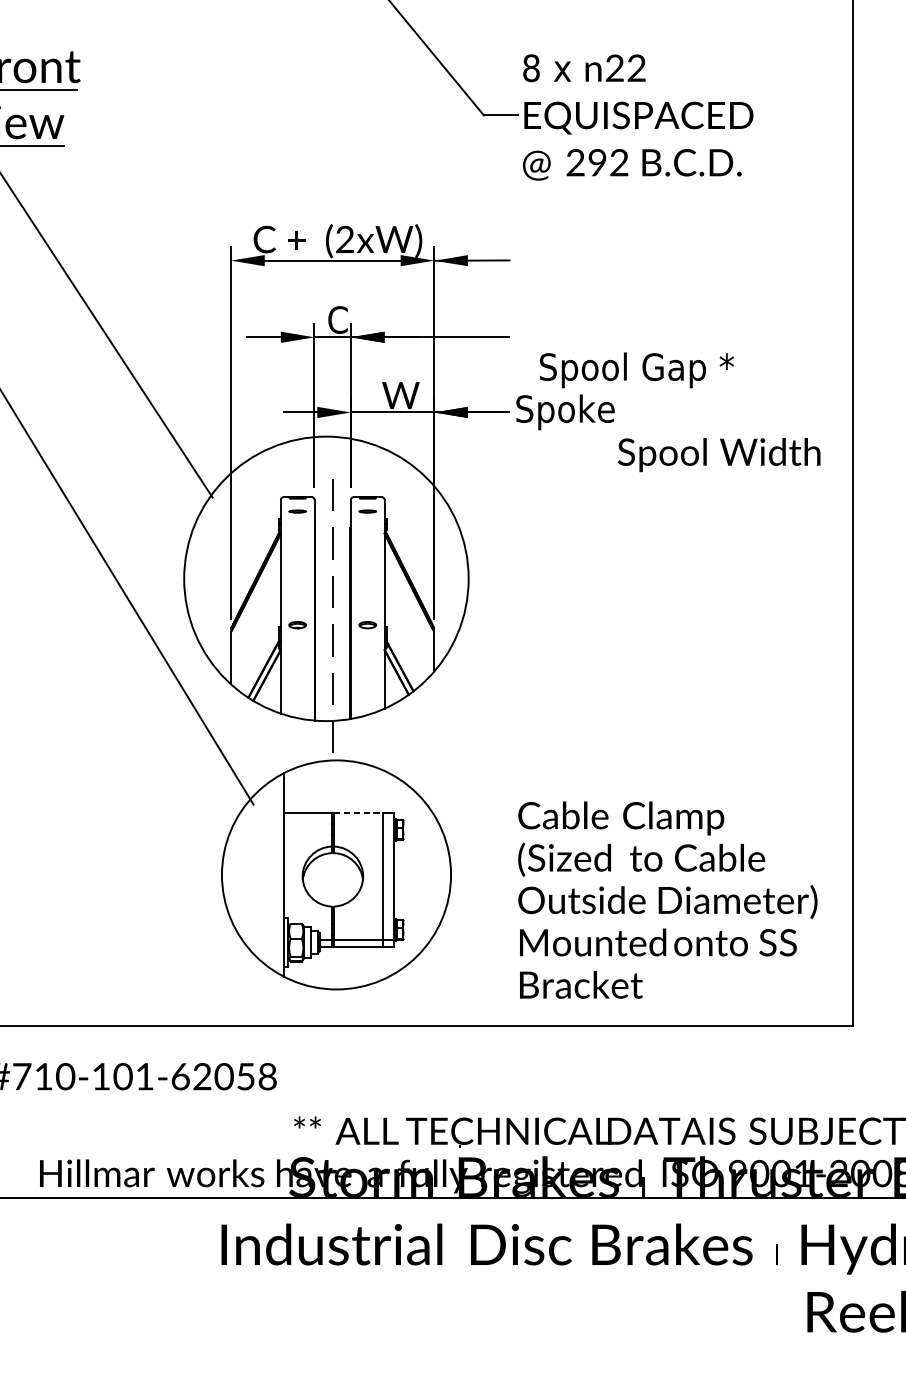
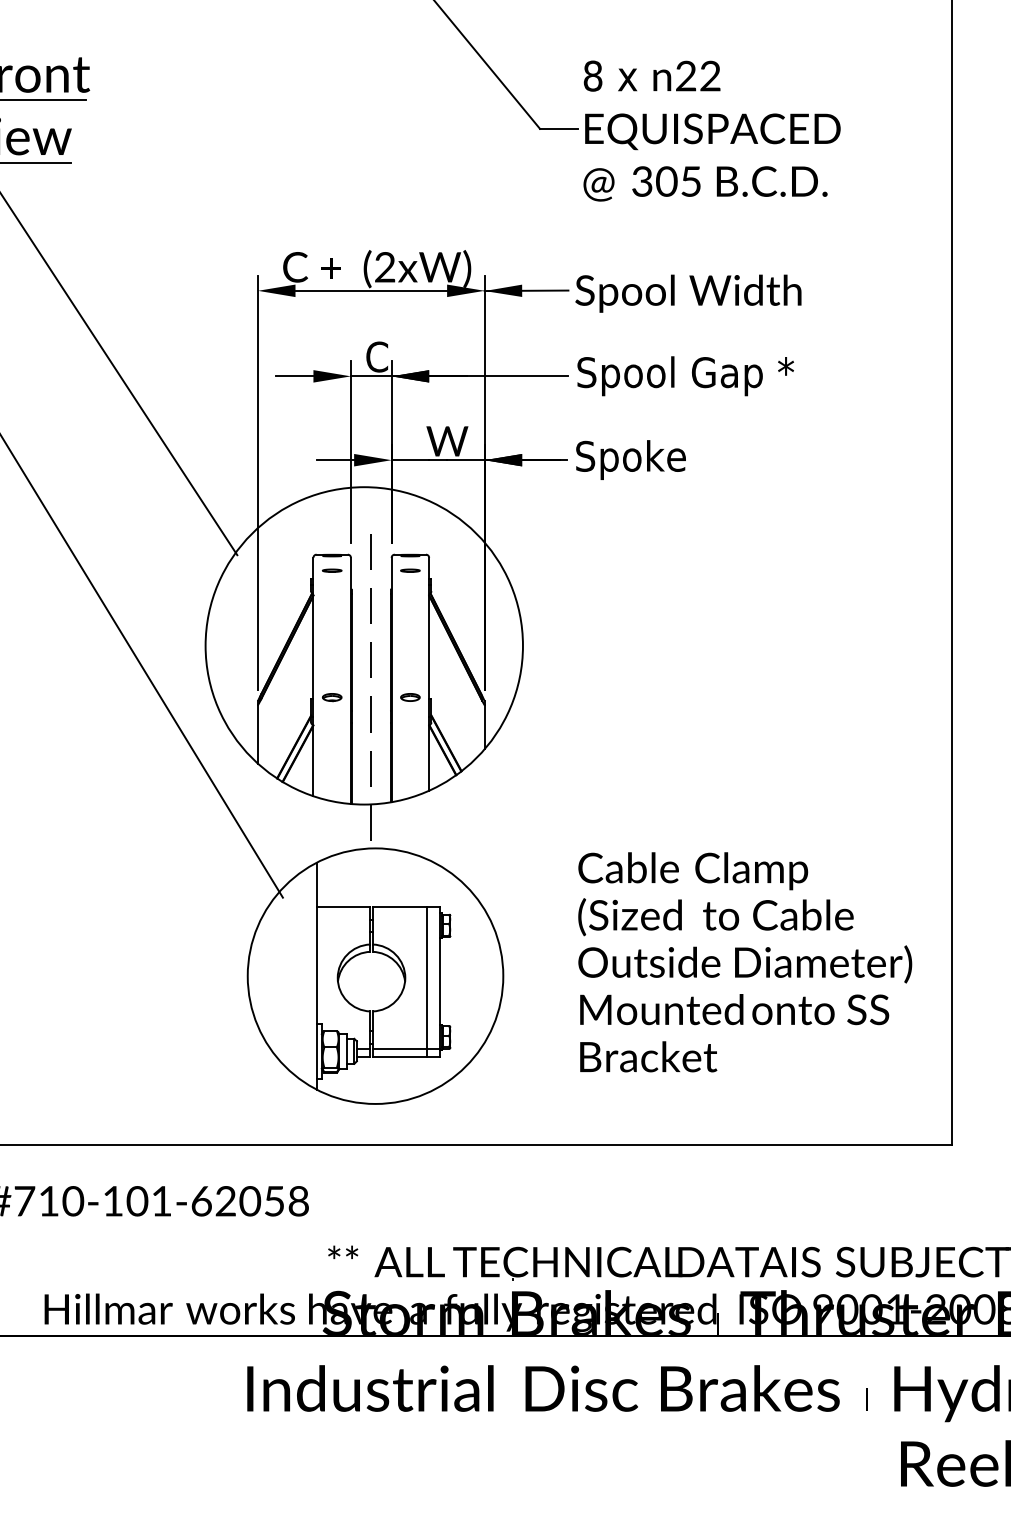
text: (597, 162) -> (666, 181), 292 -> 305
text: (636, 370) -> (685, 376), moved
text: (719, 454) -> (688, 293), moved
line: (358, 812) -> (400, 906), dashed -> solid
text: (668, 900) -> (745, 962), moved

